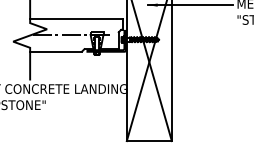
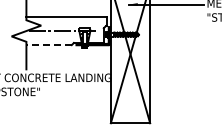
line: (56, 52) -> (49, 45), solid -> dashed

